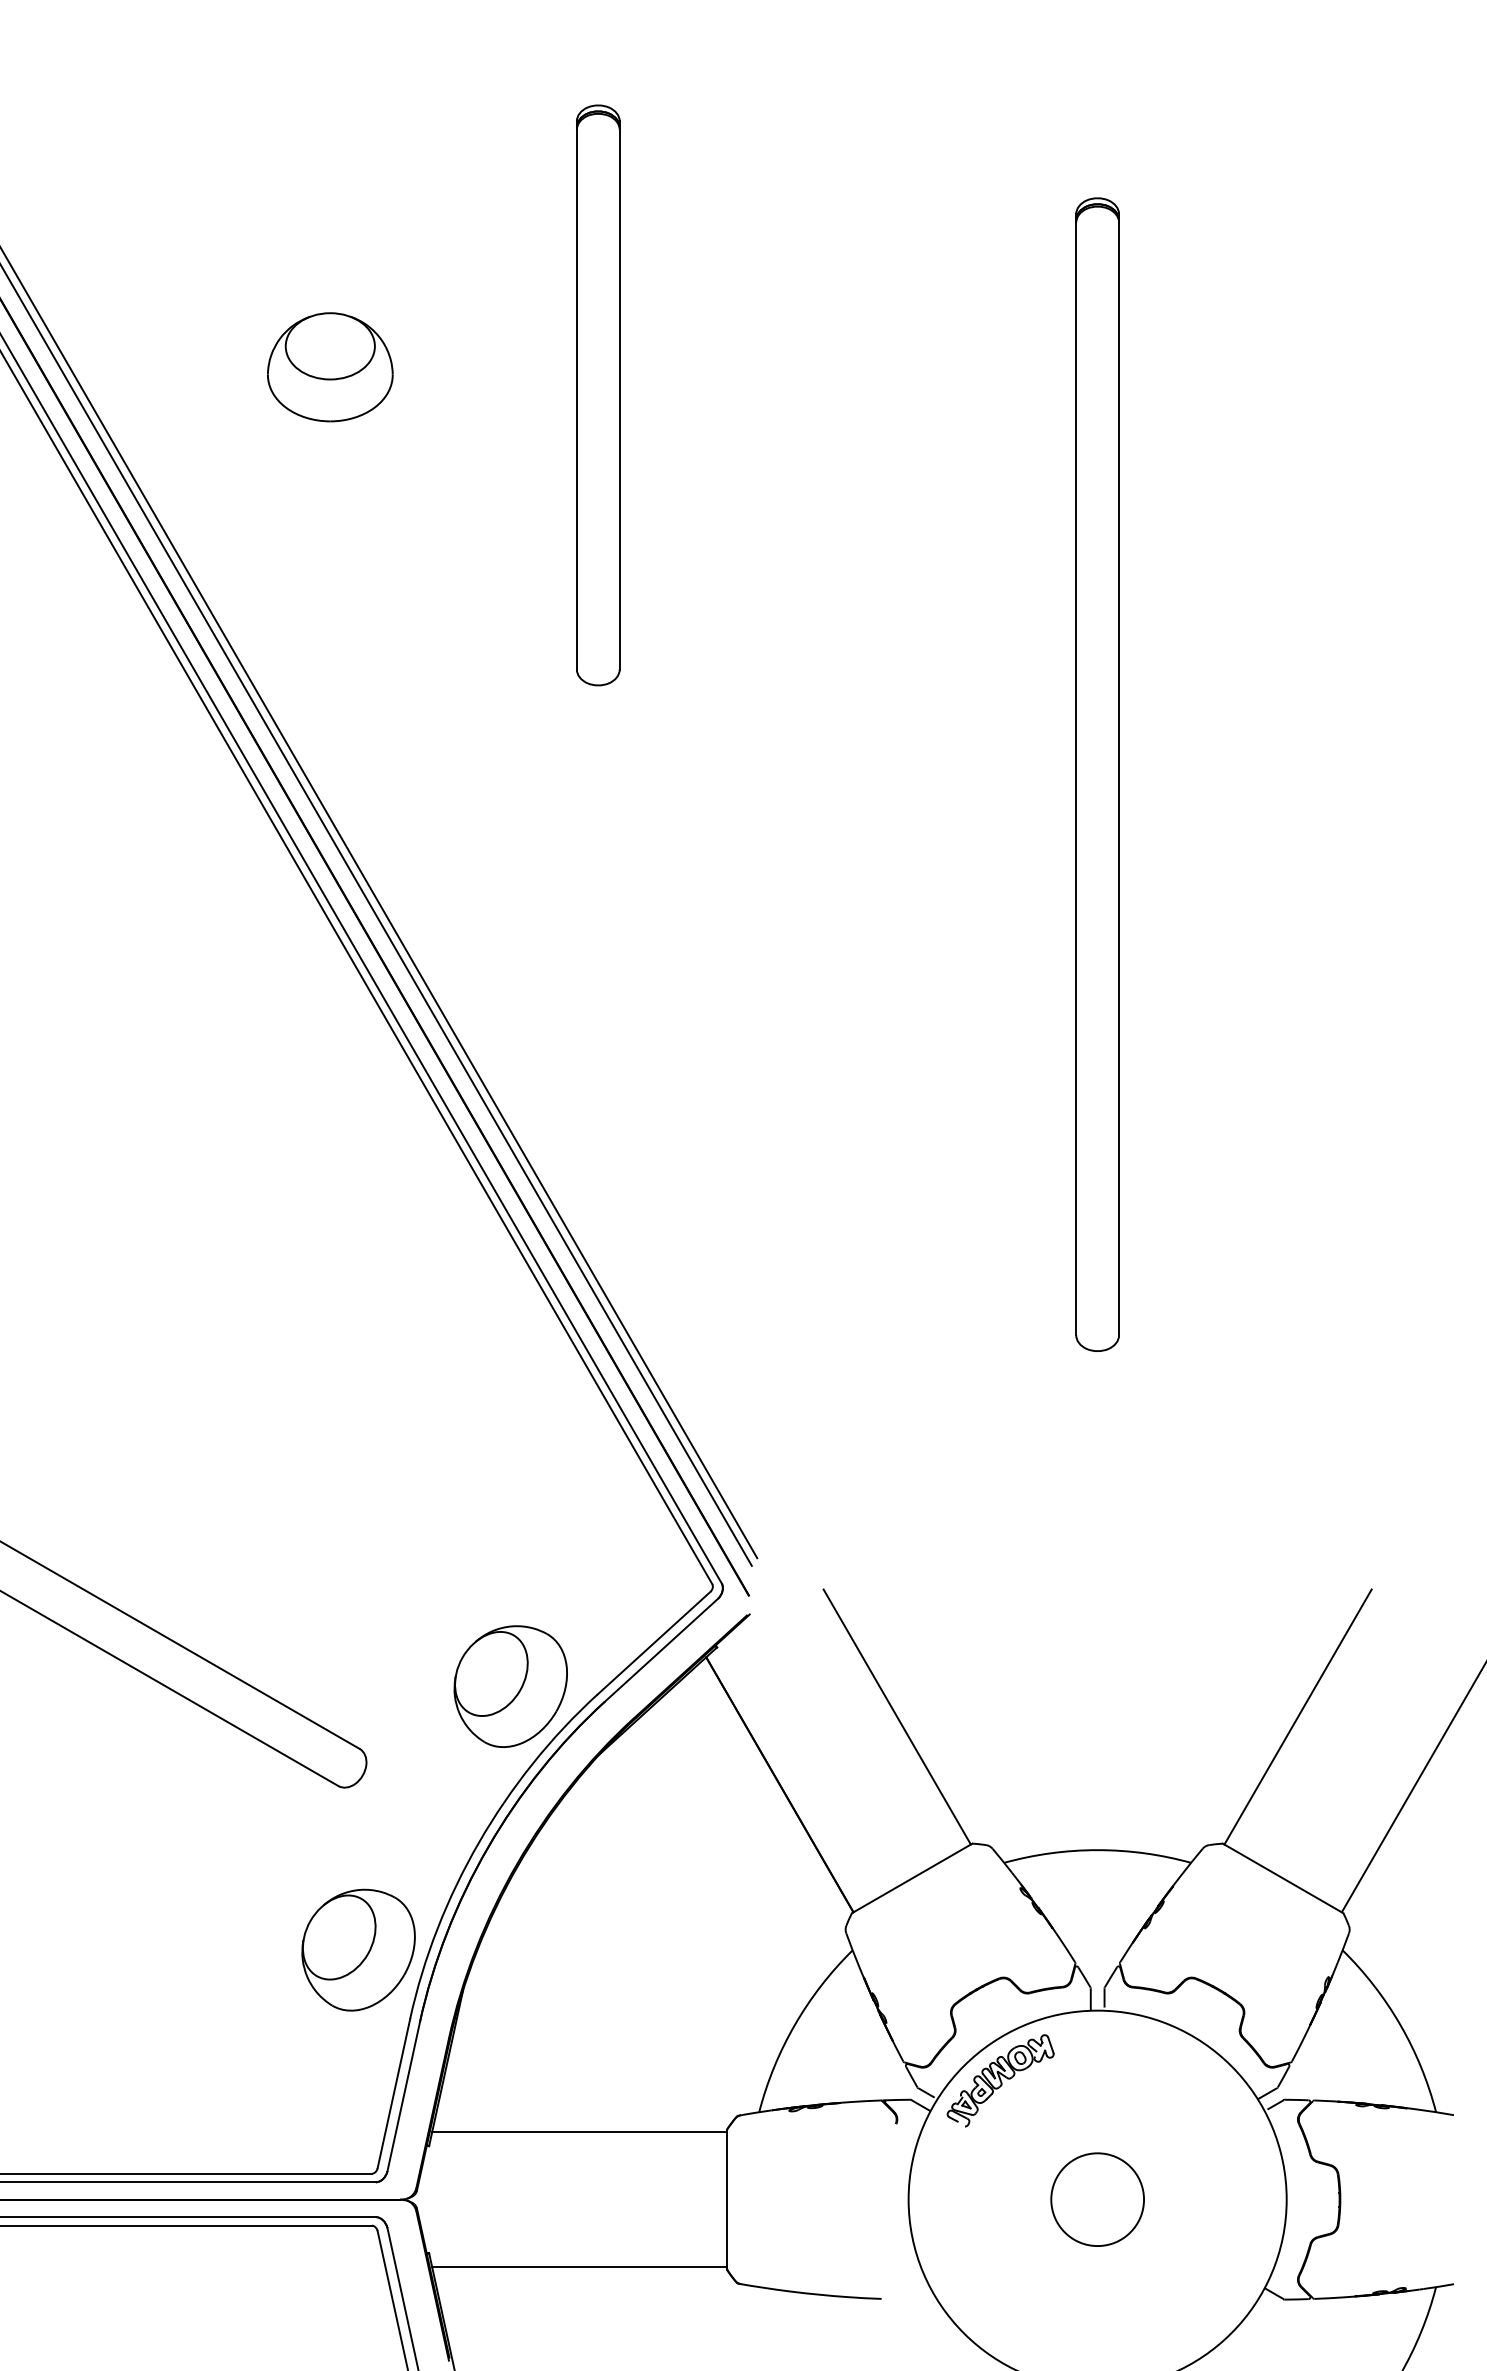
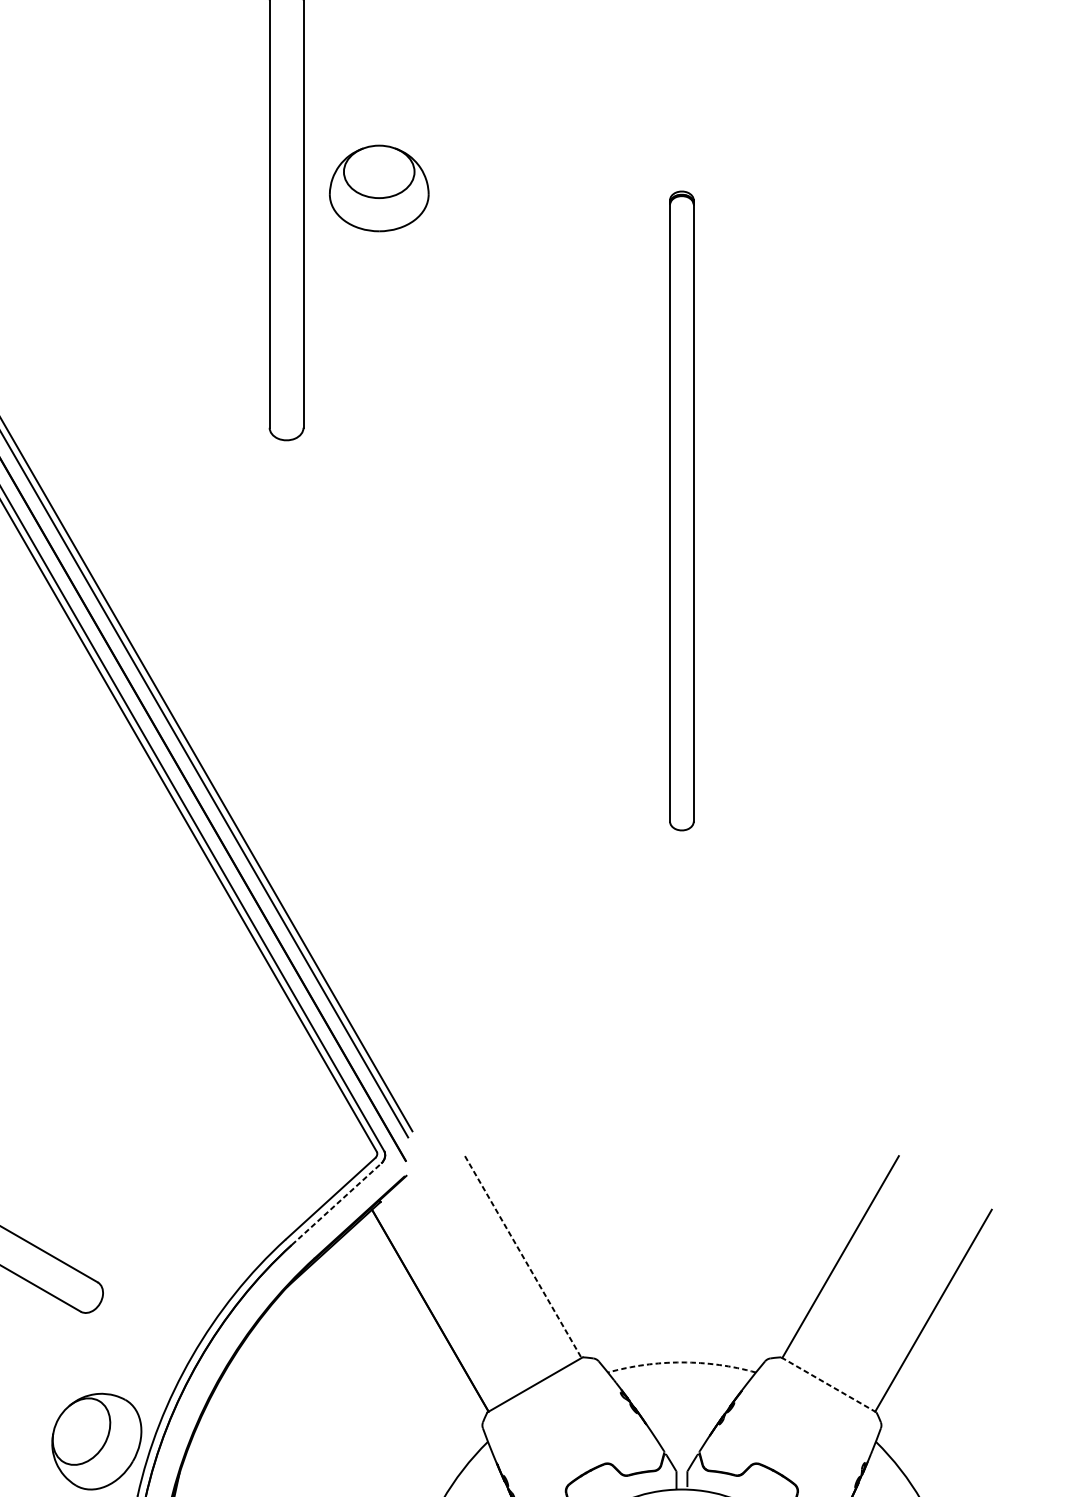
part: (330, 367) -> (379, 188), moved
part: (1097, 774) -> (681, 510), size x0.7
line: (661, 1649) -> (336, 1203), solid -> dashed
part: (510, 1686) -> (217, 1232), removed
line: (897, 1717) -> (523, 1257), solid -> dashed
arc: (1097, 1850) -> (681, 1362), solid -> dashed
line: (1283, 1878) -> (829, 1384), solid -> dashed

